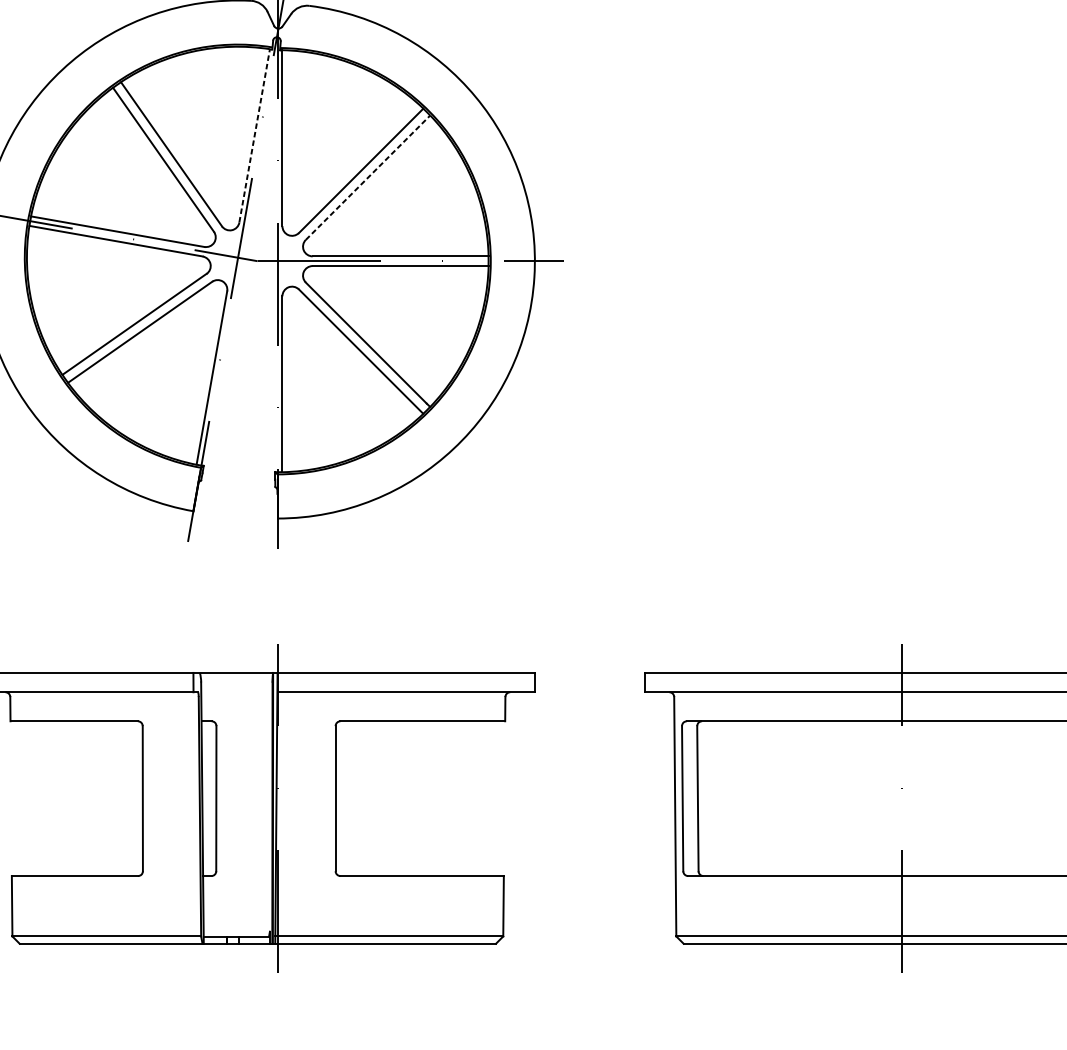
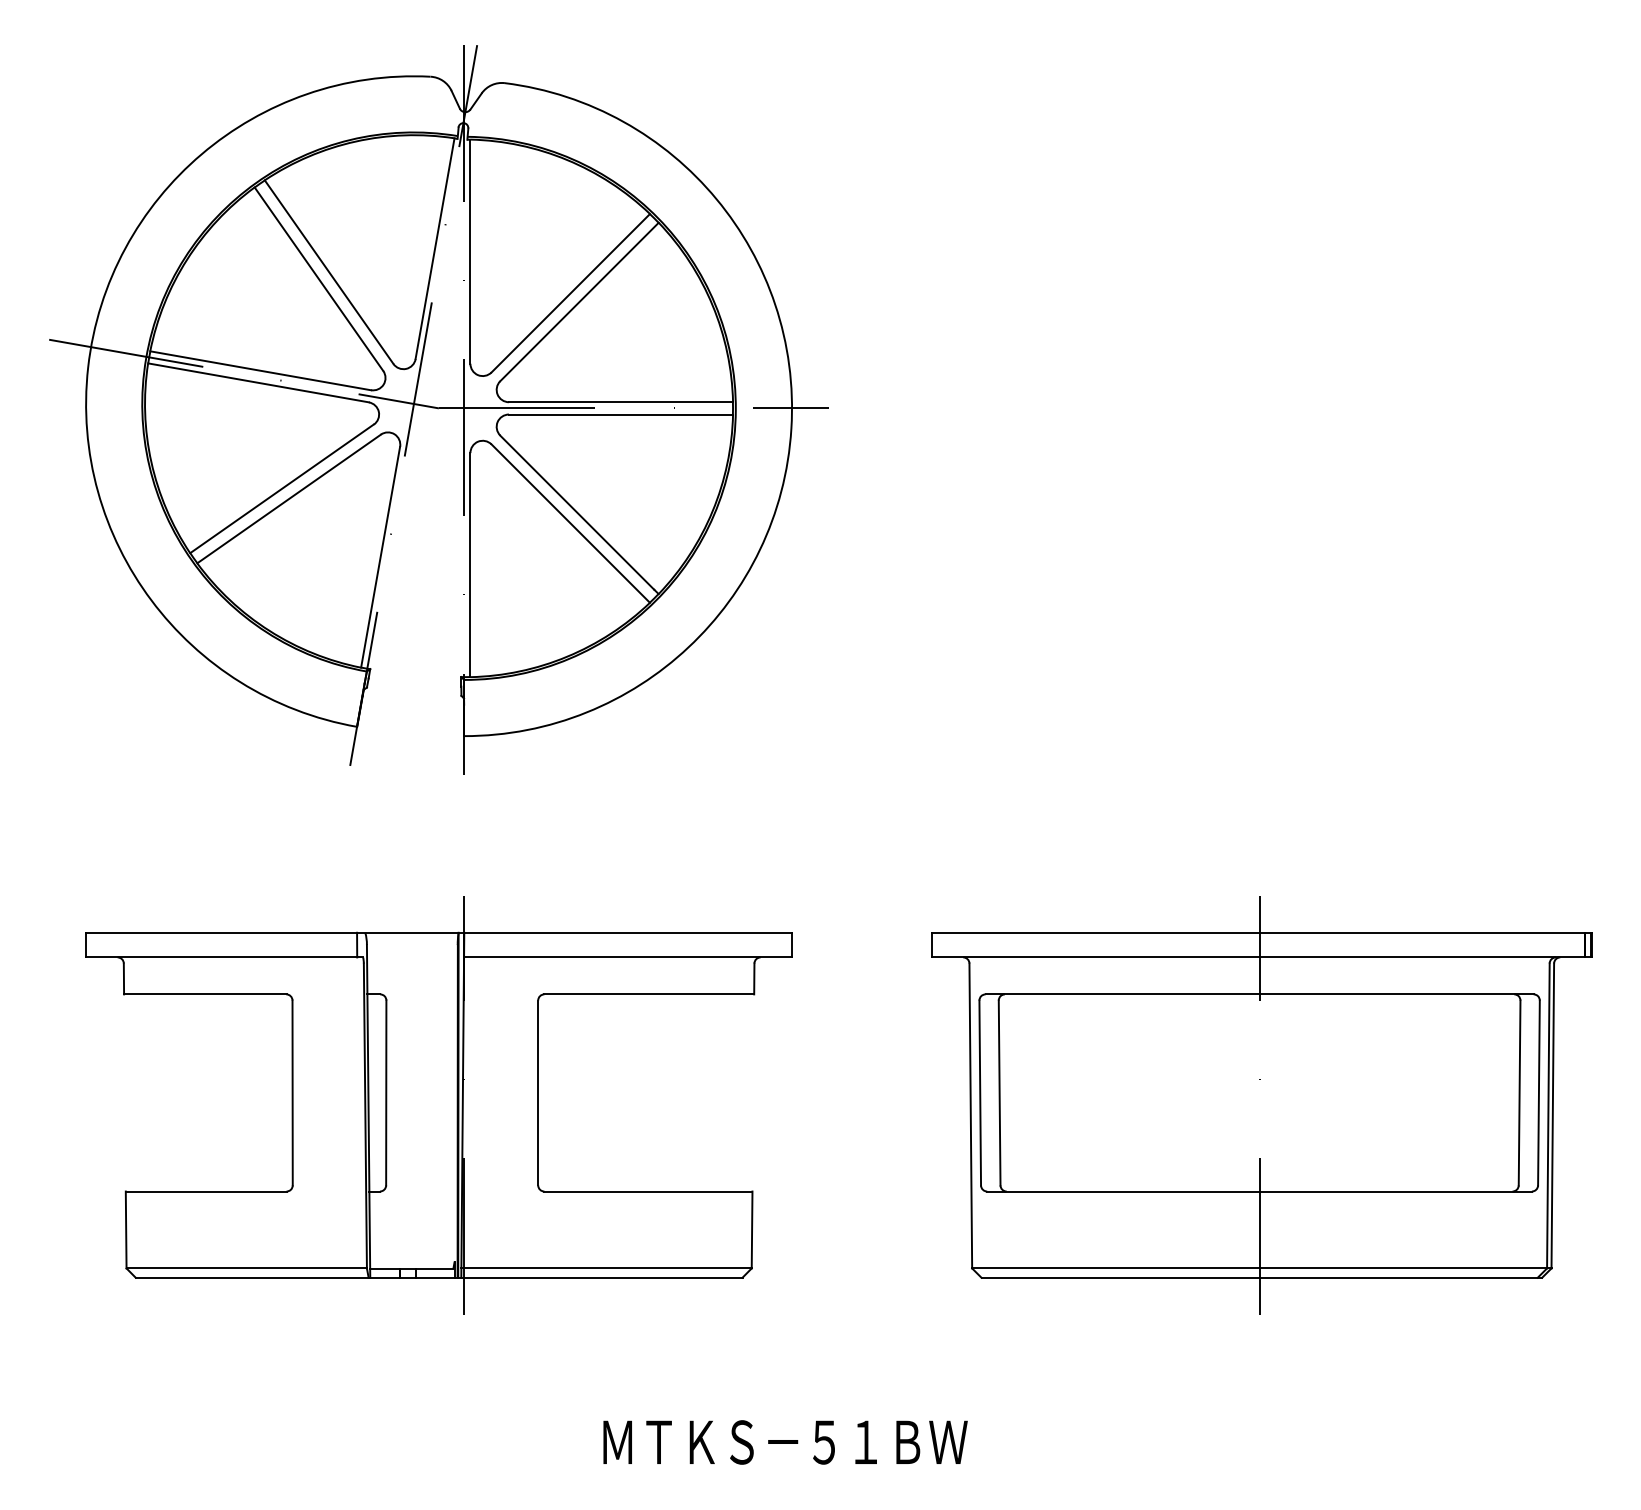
line: (255, 135) -> (435, 248), dashed -> solid
line: (368, 177) -> (579, 301), dashed -> solid

